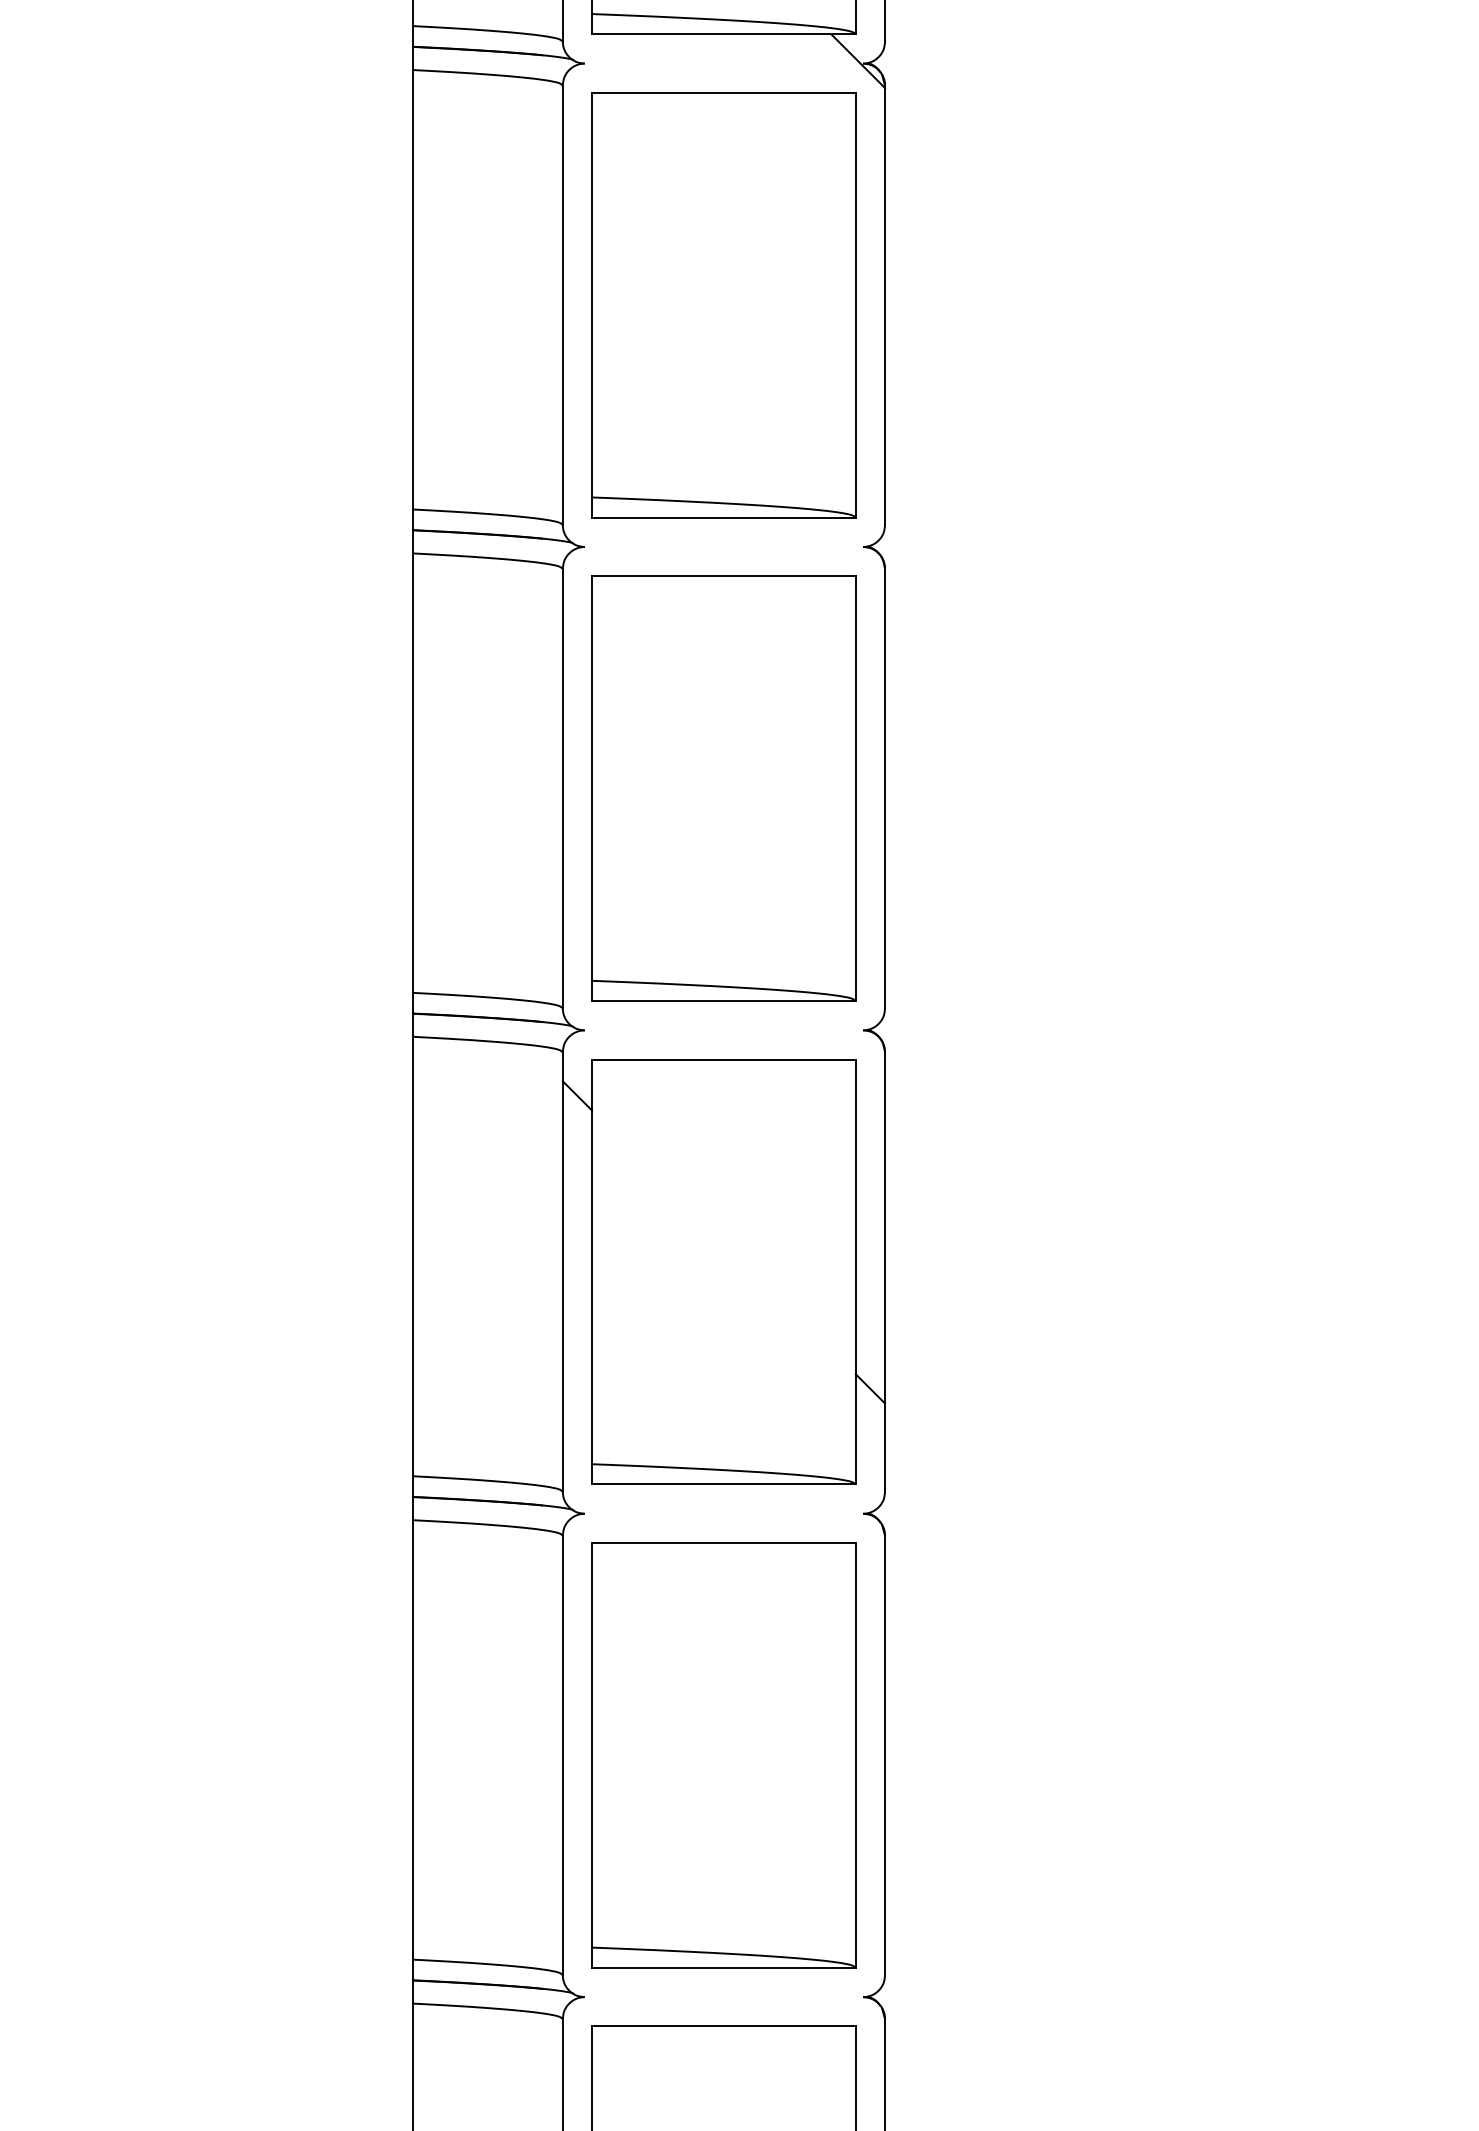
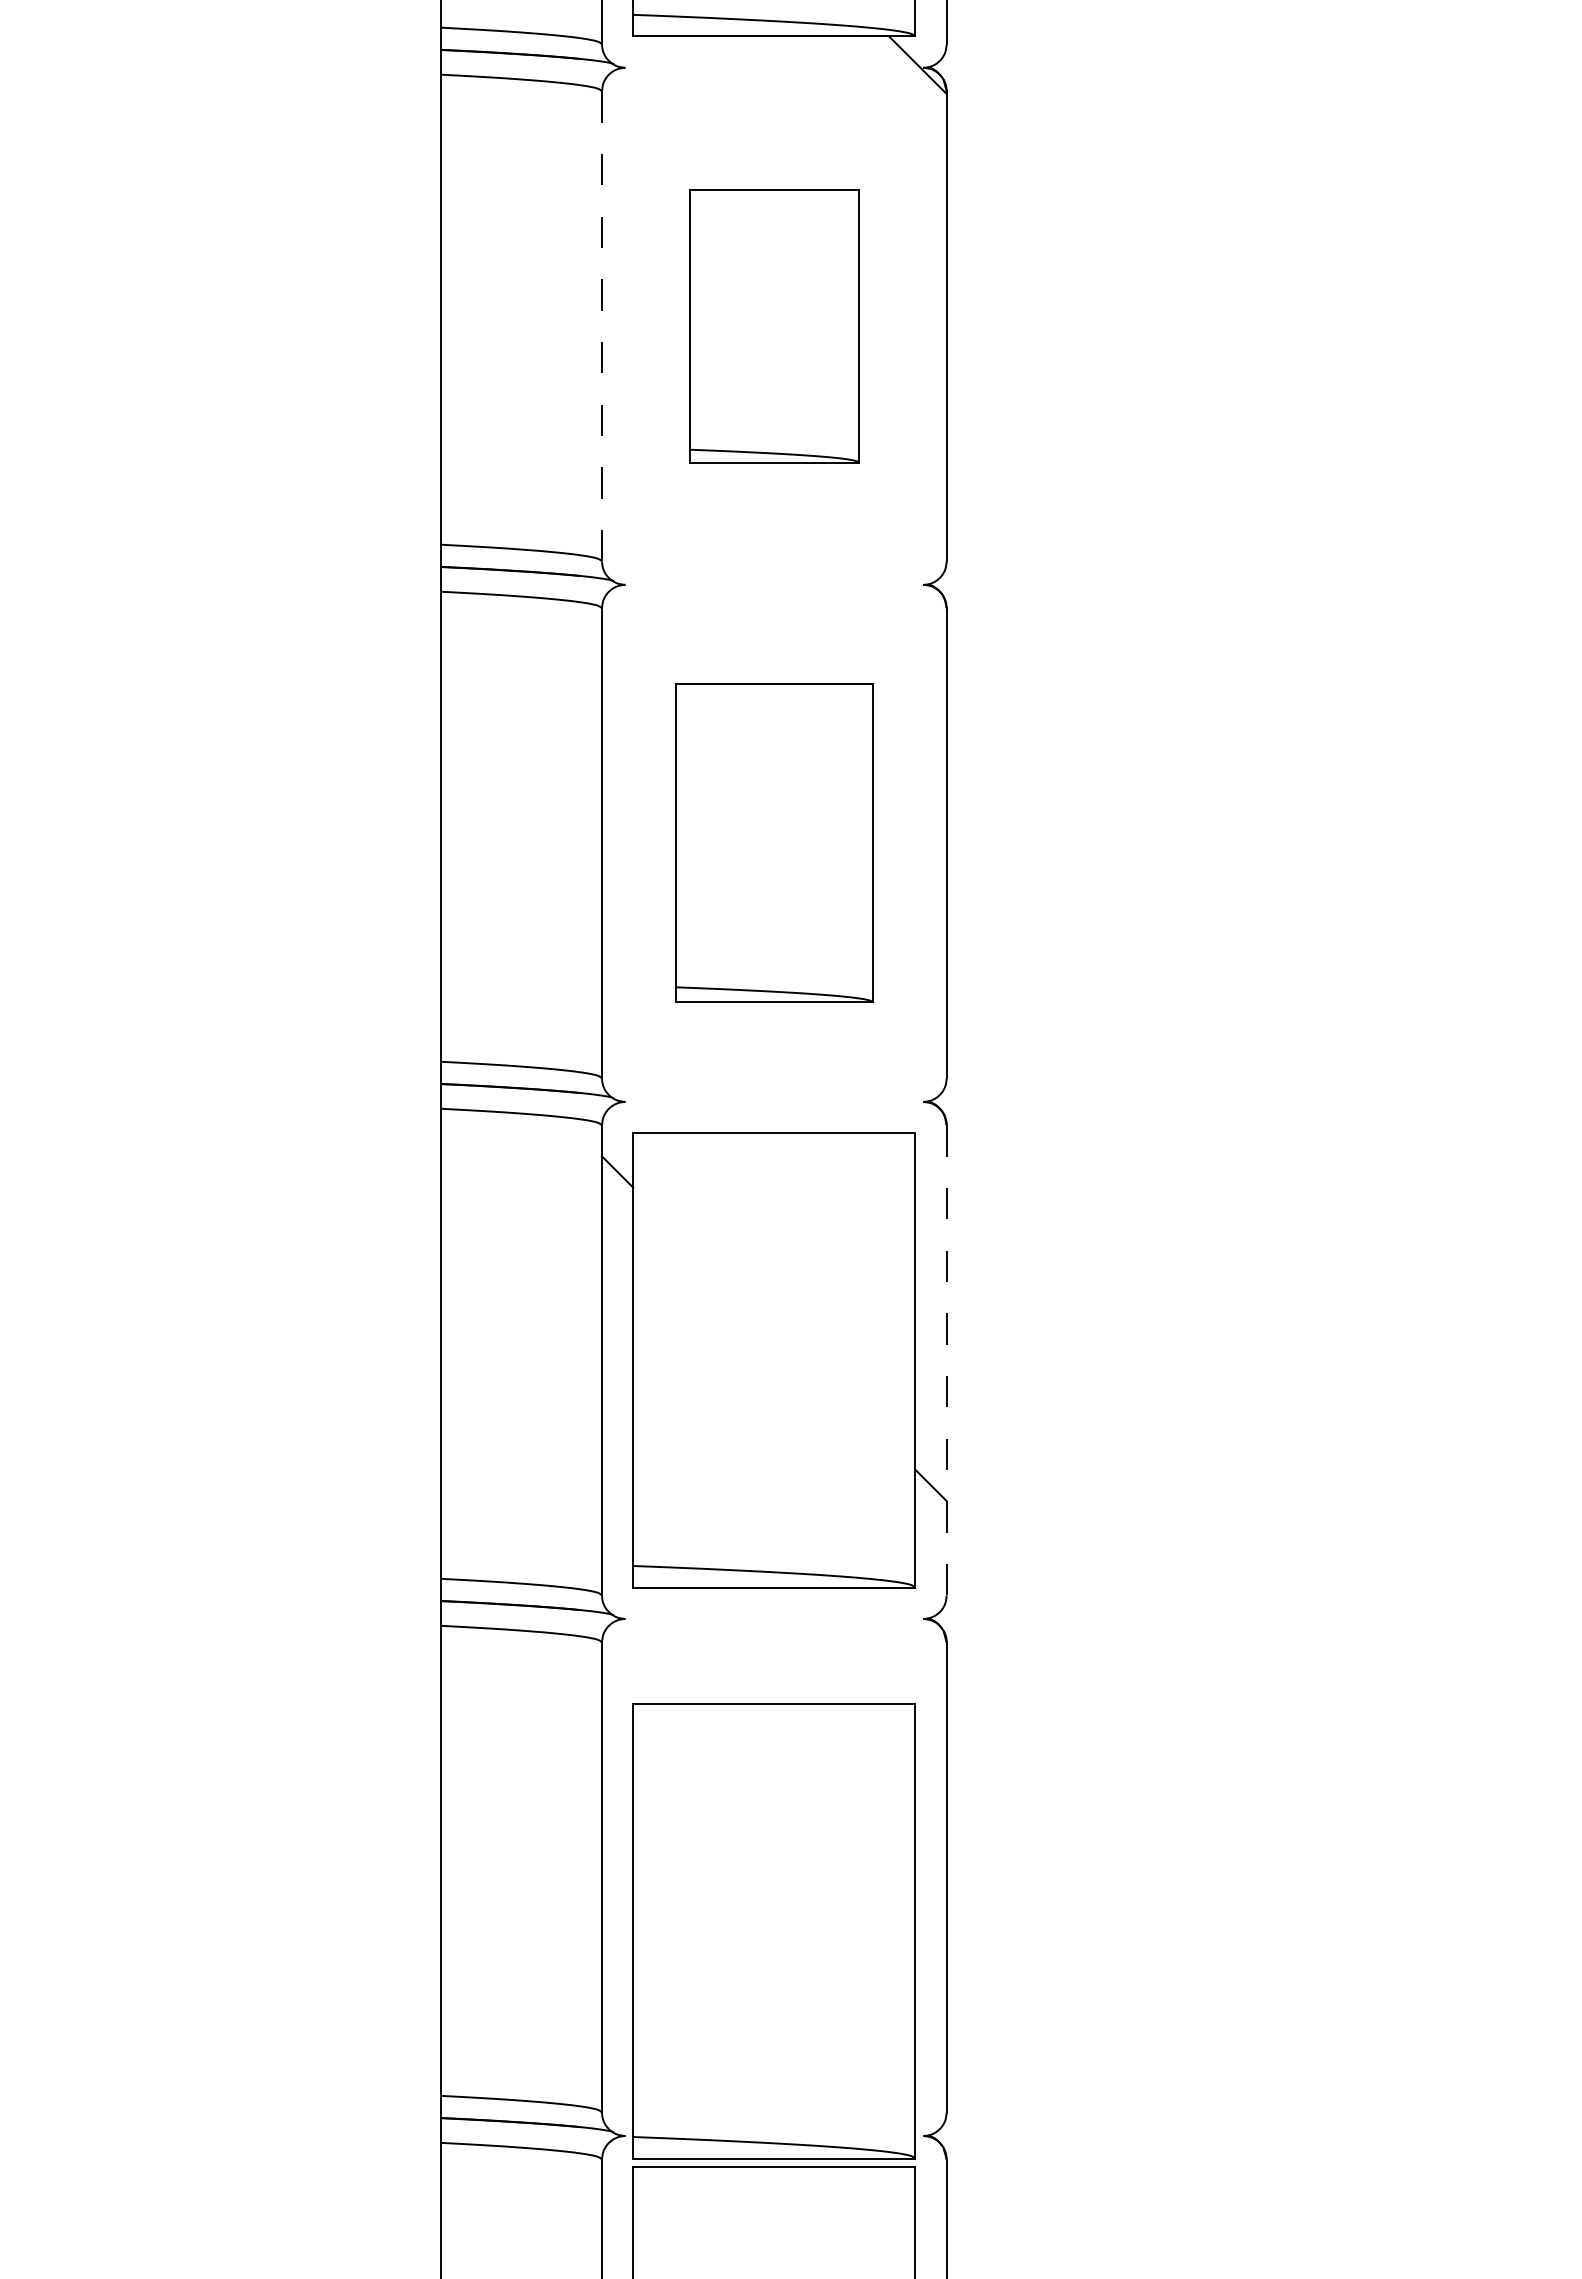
line: (563, 304) -> (602, 325), solid -> dashed
part: (723, 305) -> (773, 326), size x0.6
part: (723, 788) -> (773, 843), size x0.7
line: (884, 1272) -> (946, 1360), solid -> dashed
part: (723, 1755) -> (773, 1931), moved

